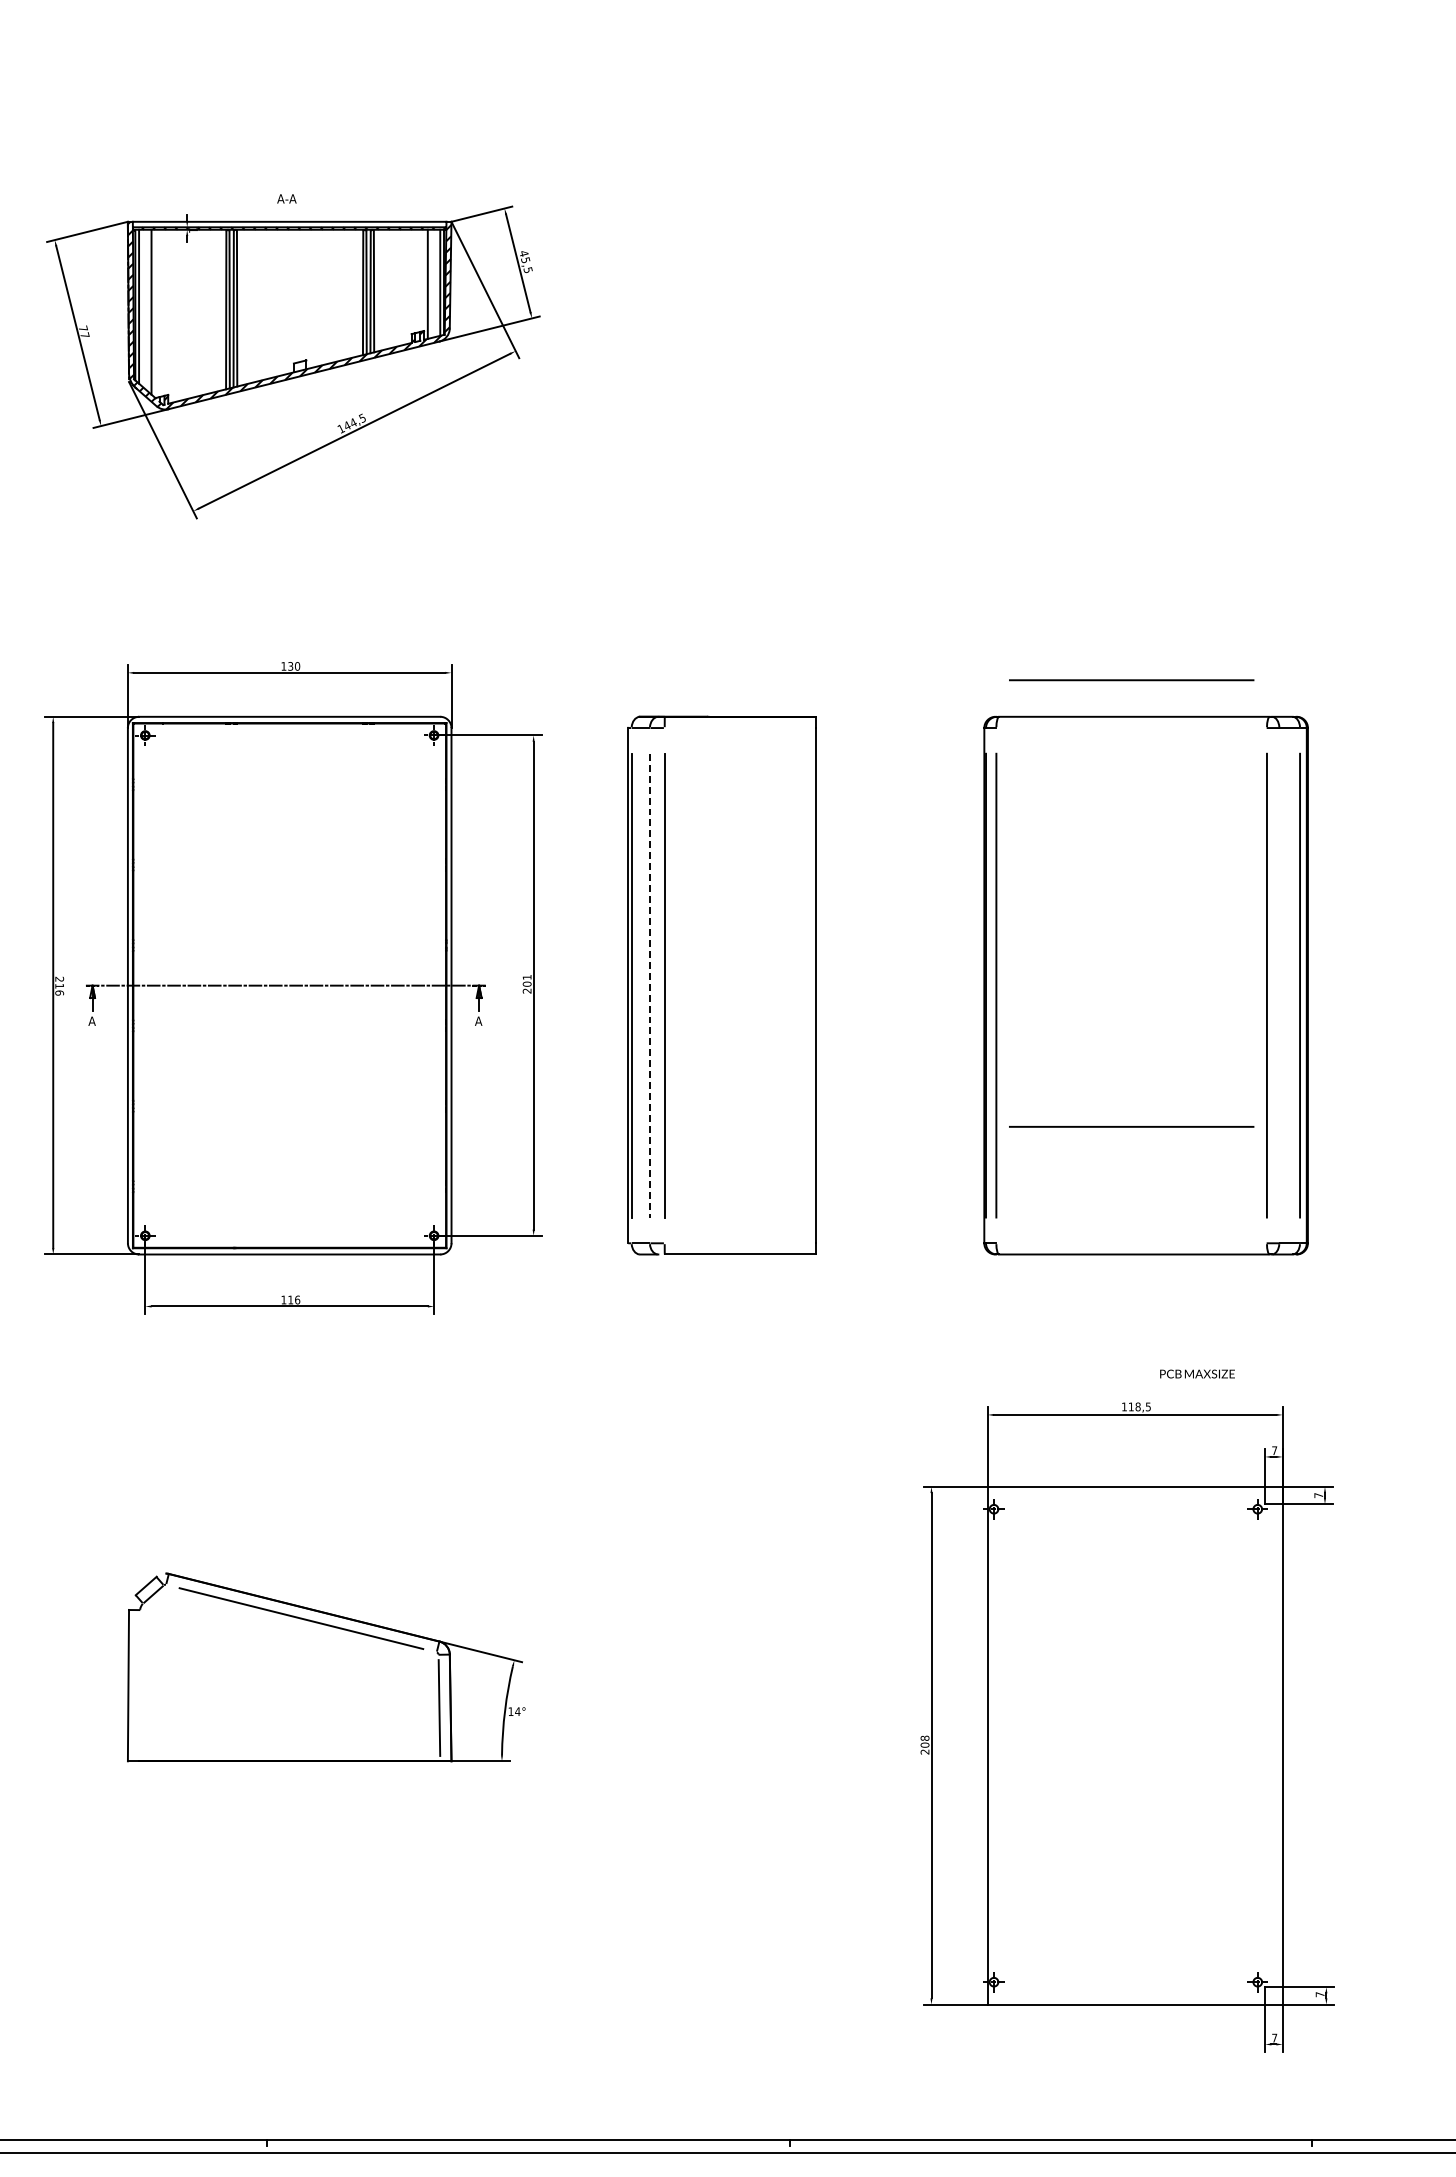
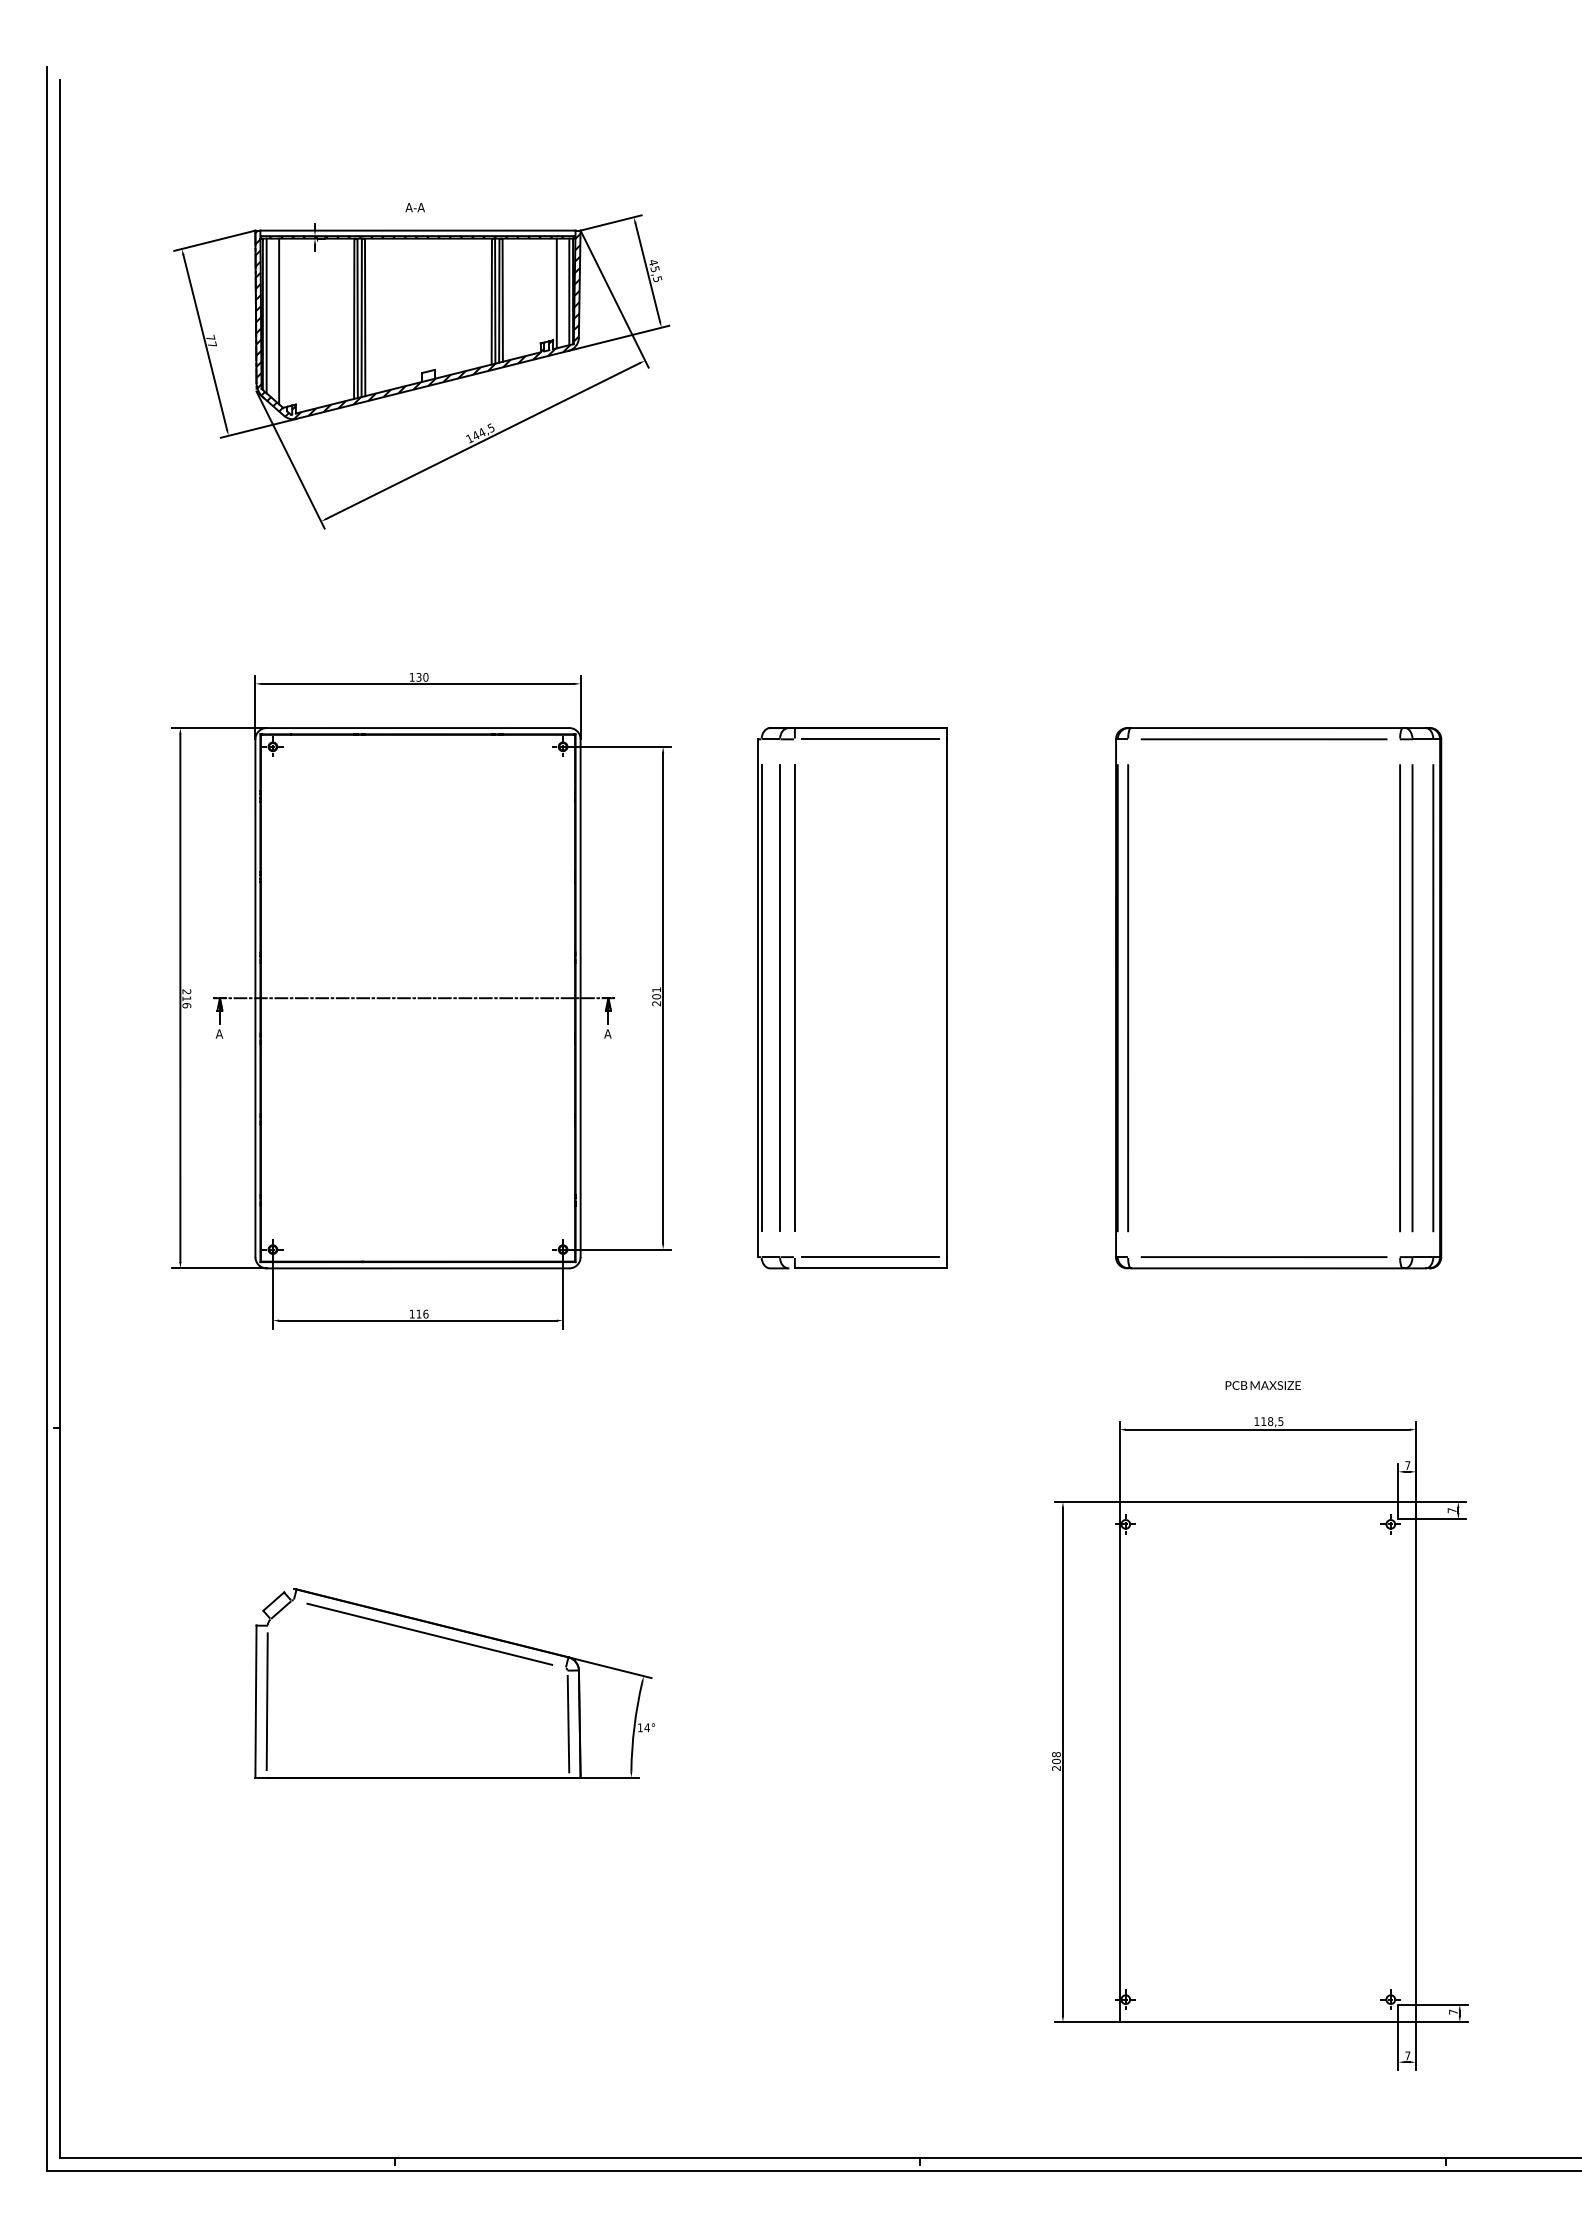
line: (1131, 680) -> (1263, 739), moved
line: (739, 728) -> (870, 739), added
line: (650, 985) -> (780, 998), dashed -> solid
line: (1279, 985) -> (1412, 998), added
line: (1131, 1126) -> (1263, 1256), moved
line: (739, 1243) -> (870, 1257), added
text: (1196, 1374) -> (1262, 1385), moved
line: (138, 1685) -> (266, 1701), added

